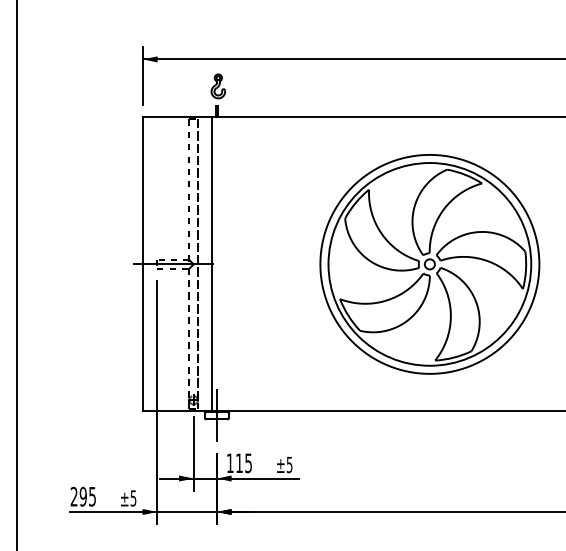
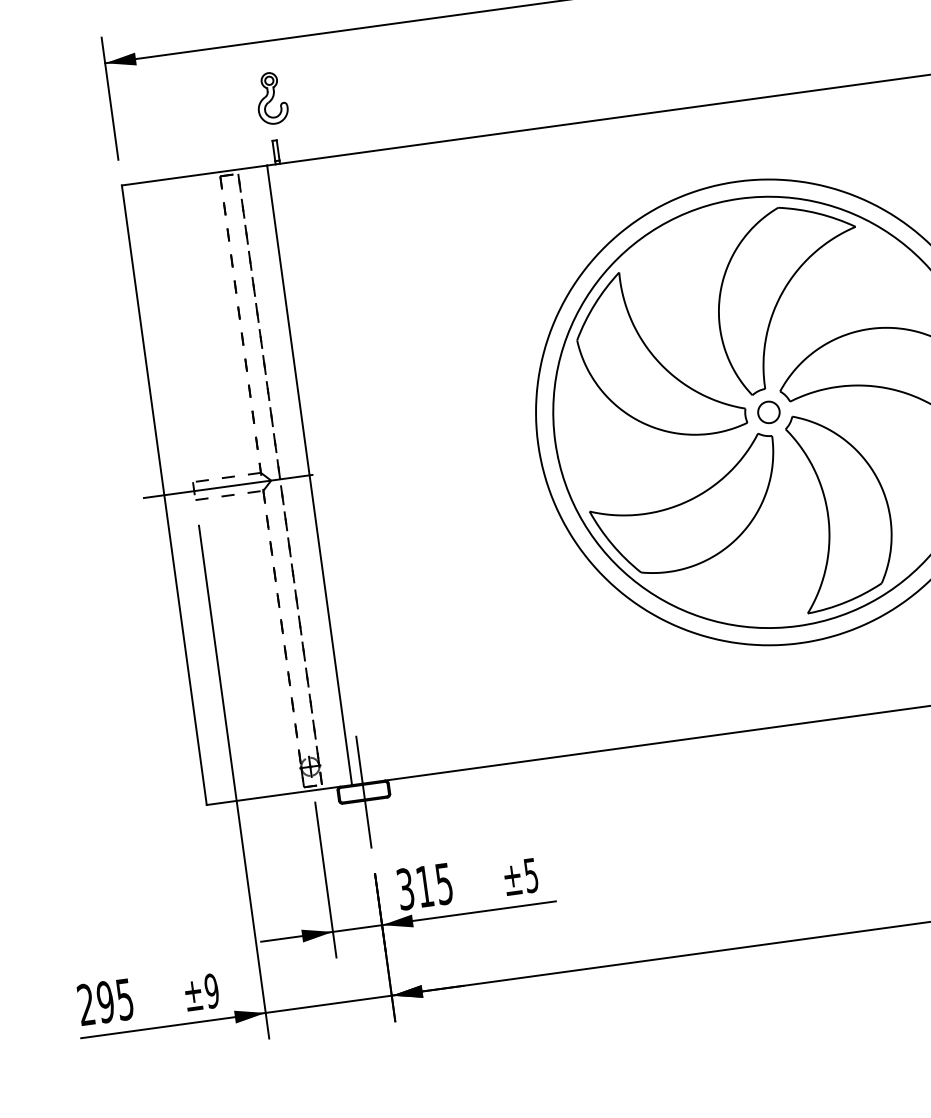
text: (229, 463) -> (404, 889), 115 -> 315
text: (133, 498) -> (211, 991), ±5 -> ±9

